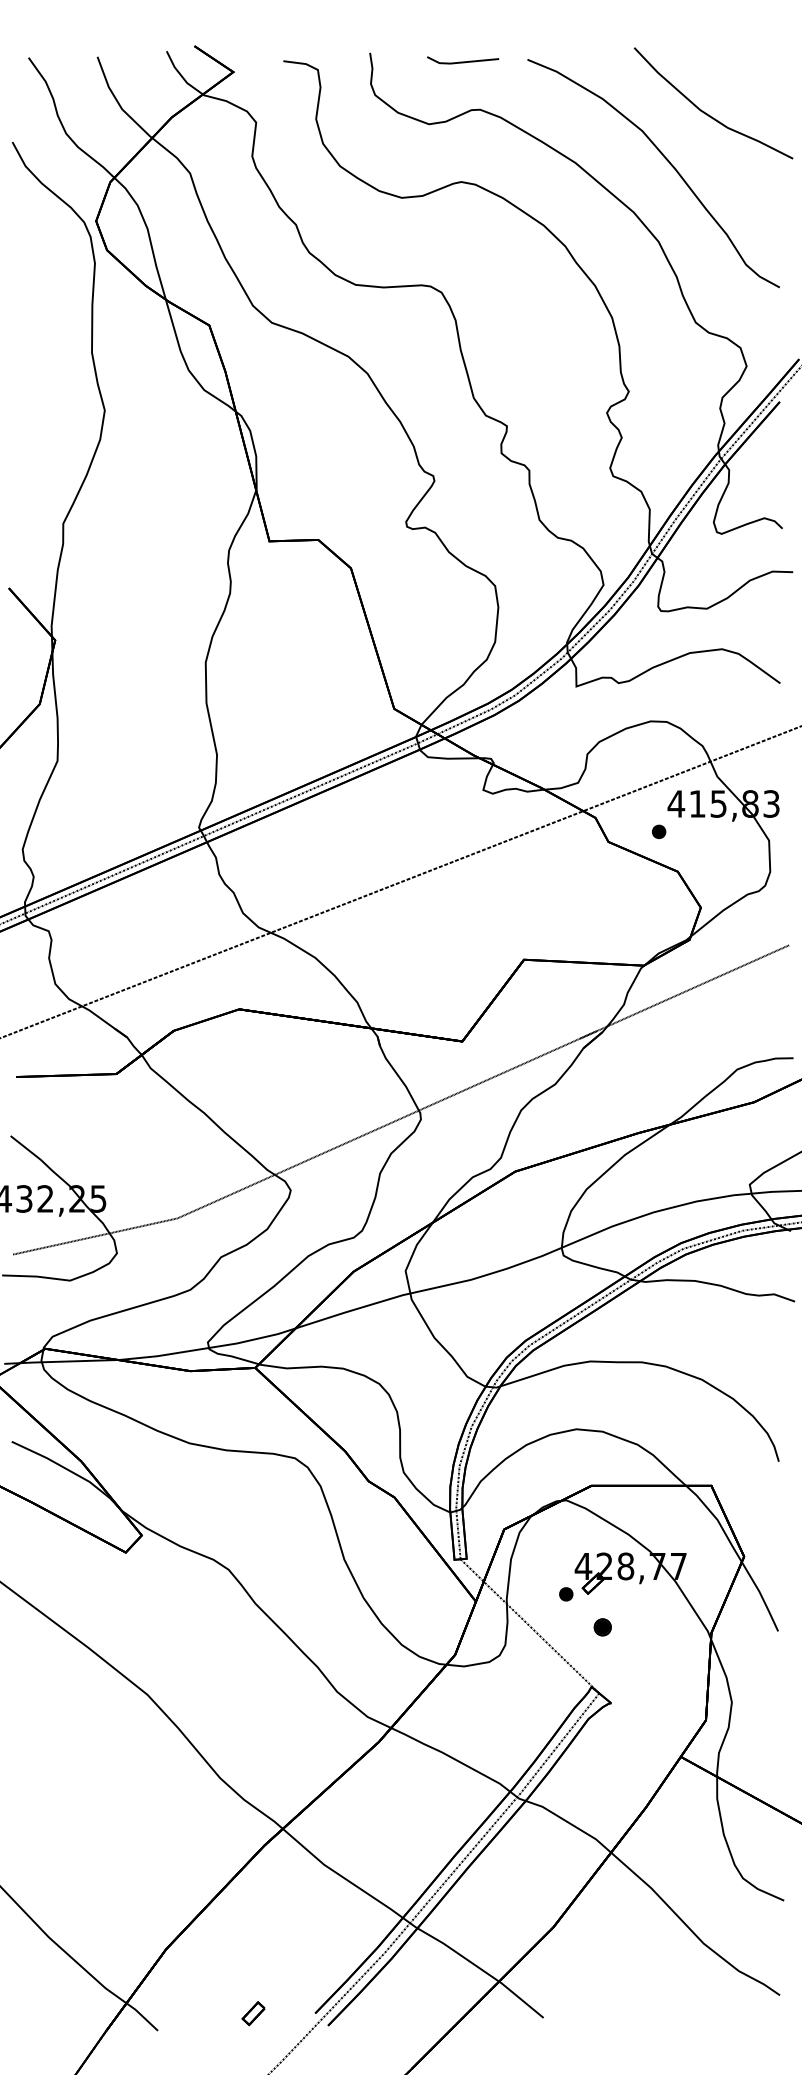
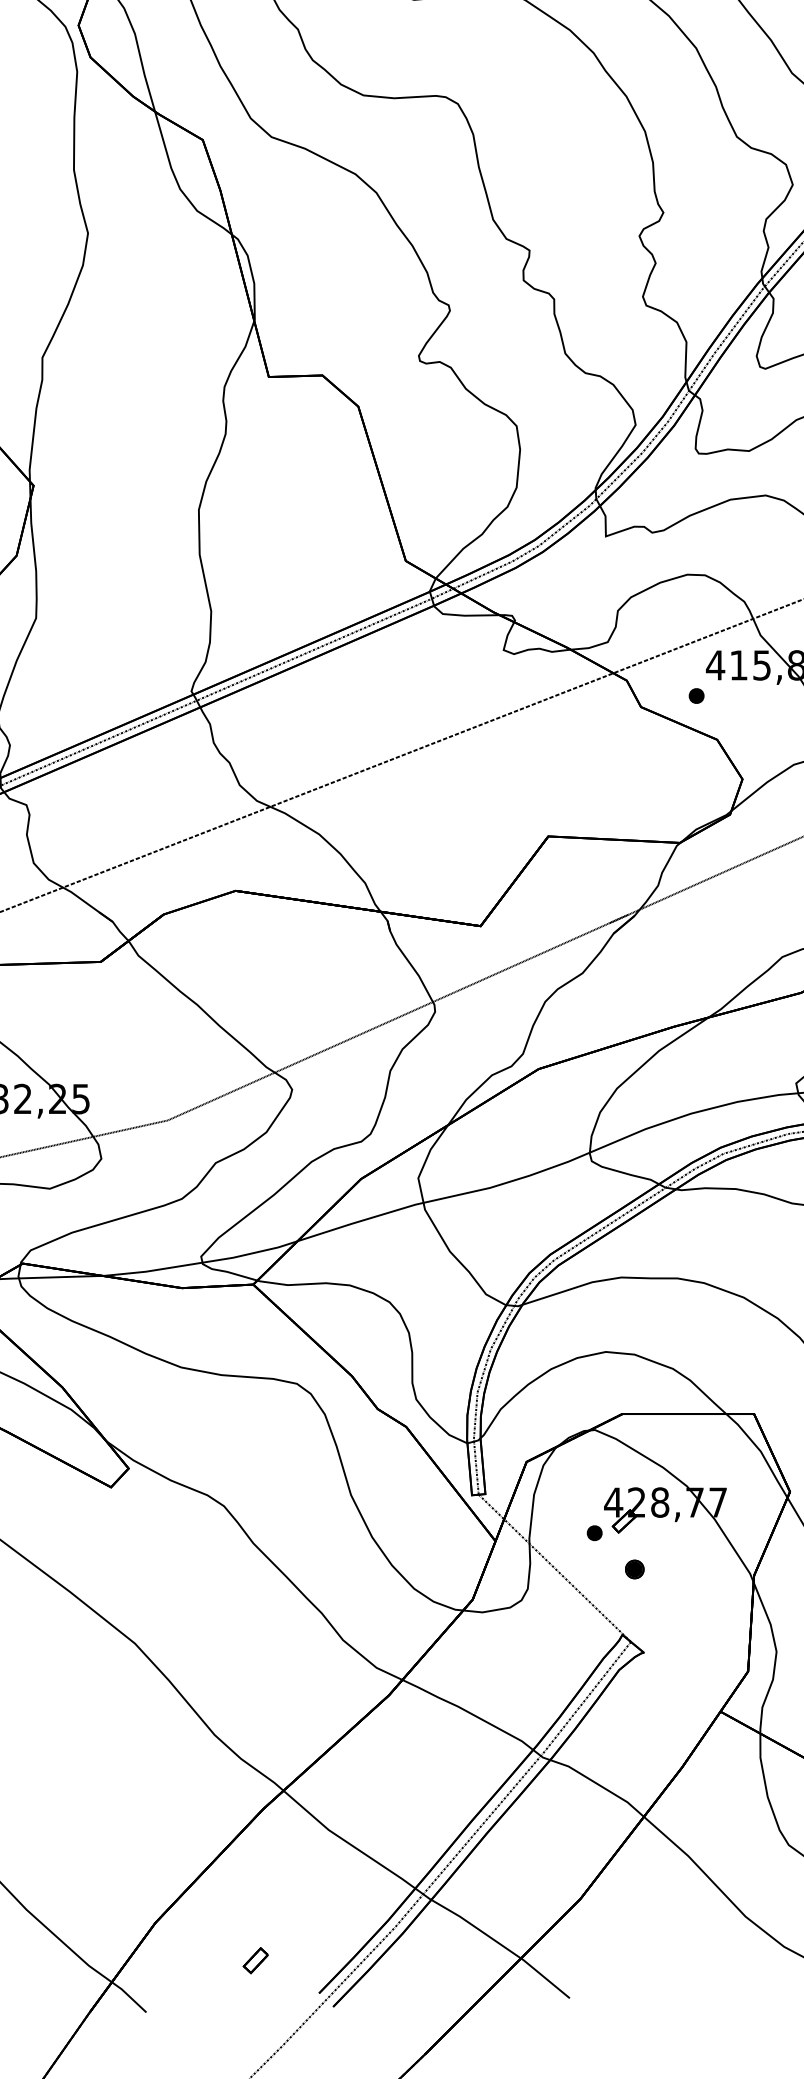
part: (253, 2013) -> (255, 1960), moved

